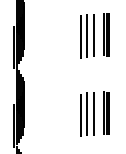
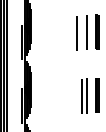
line: (86, 35) -> (81, 32), removed
line: (80, 114) -> (76, 96), removed

